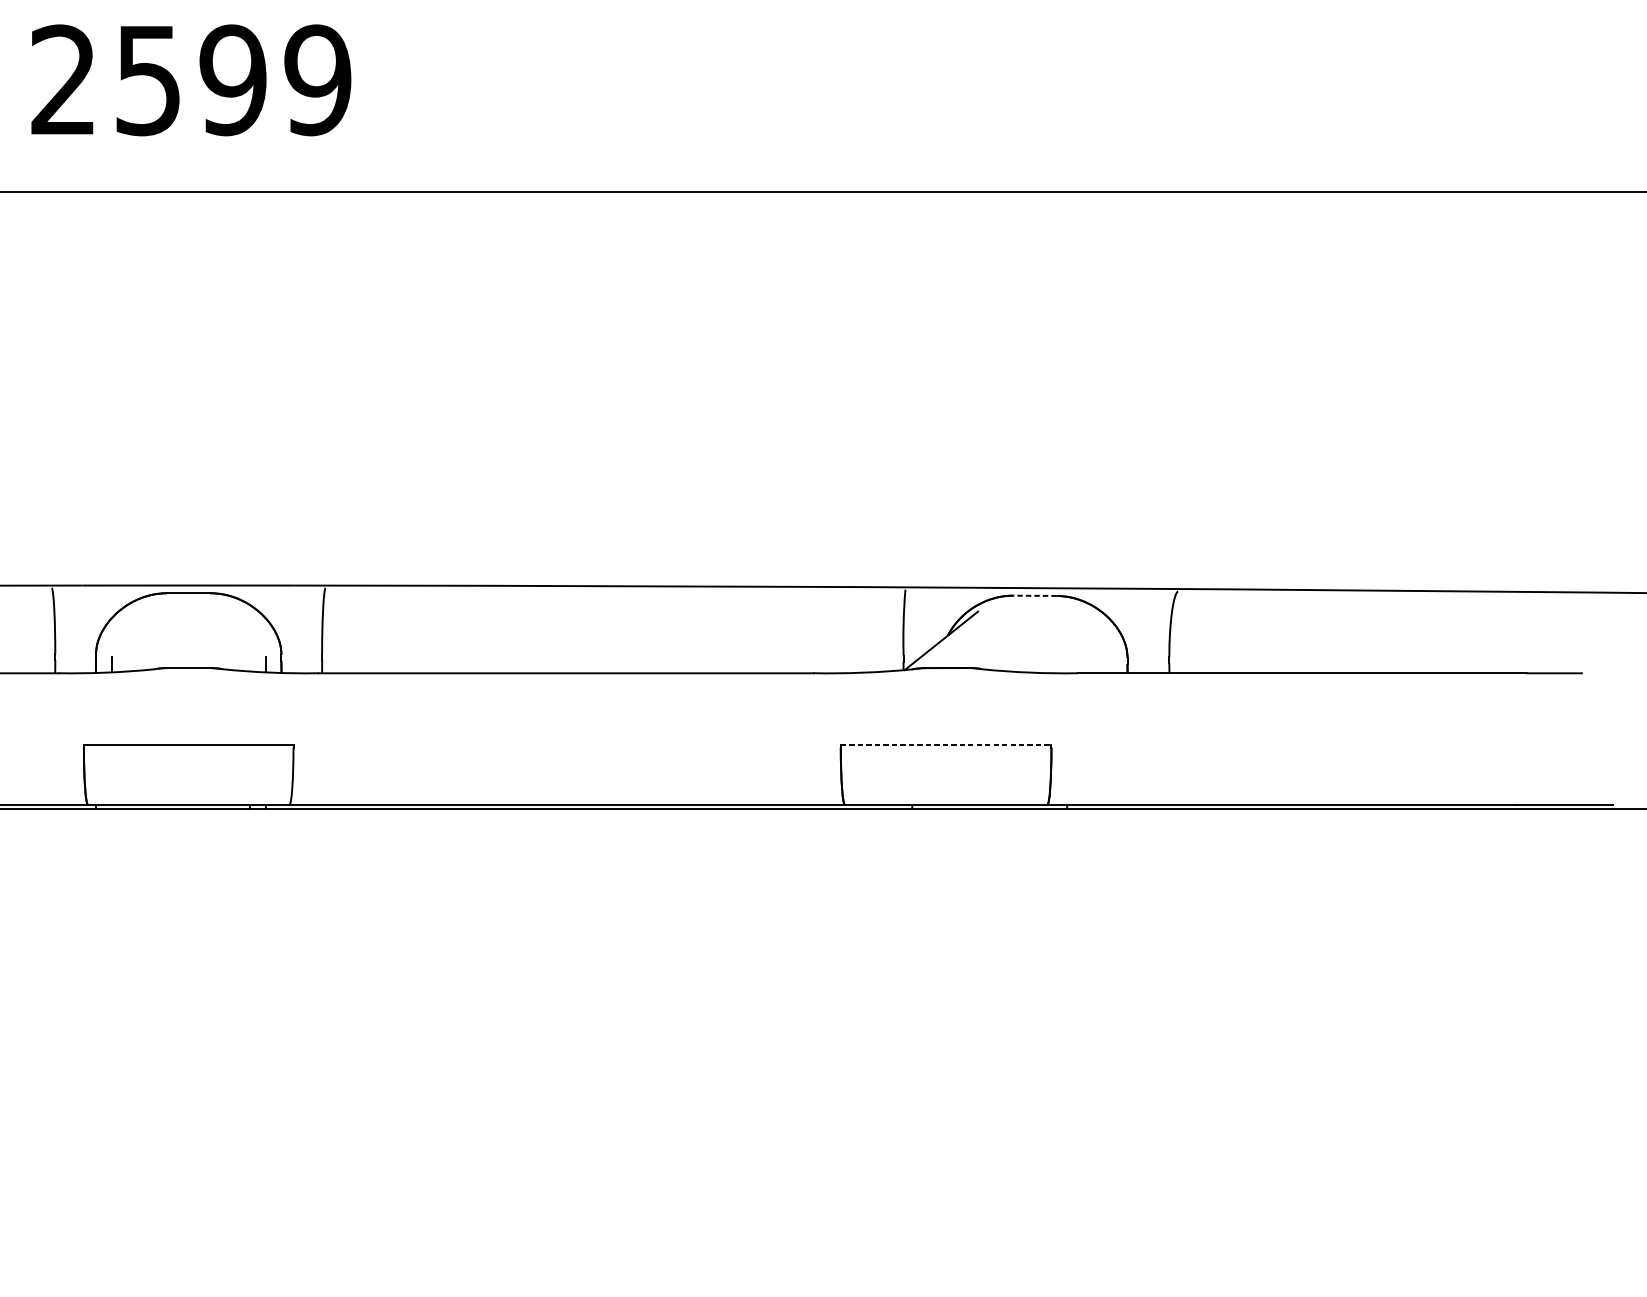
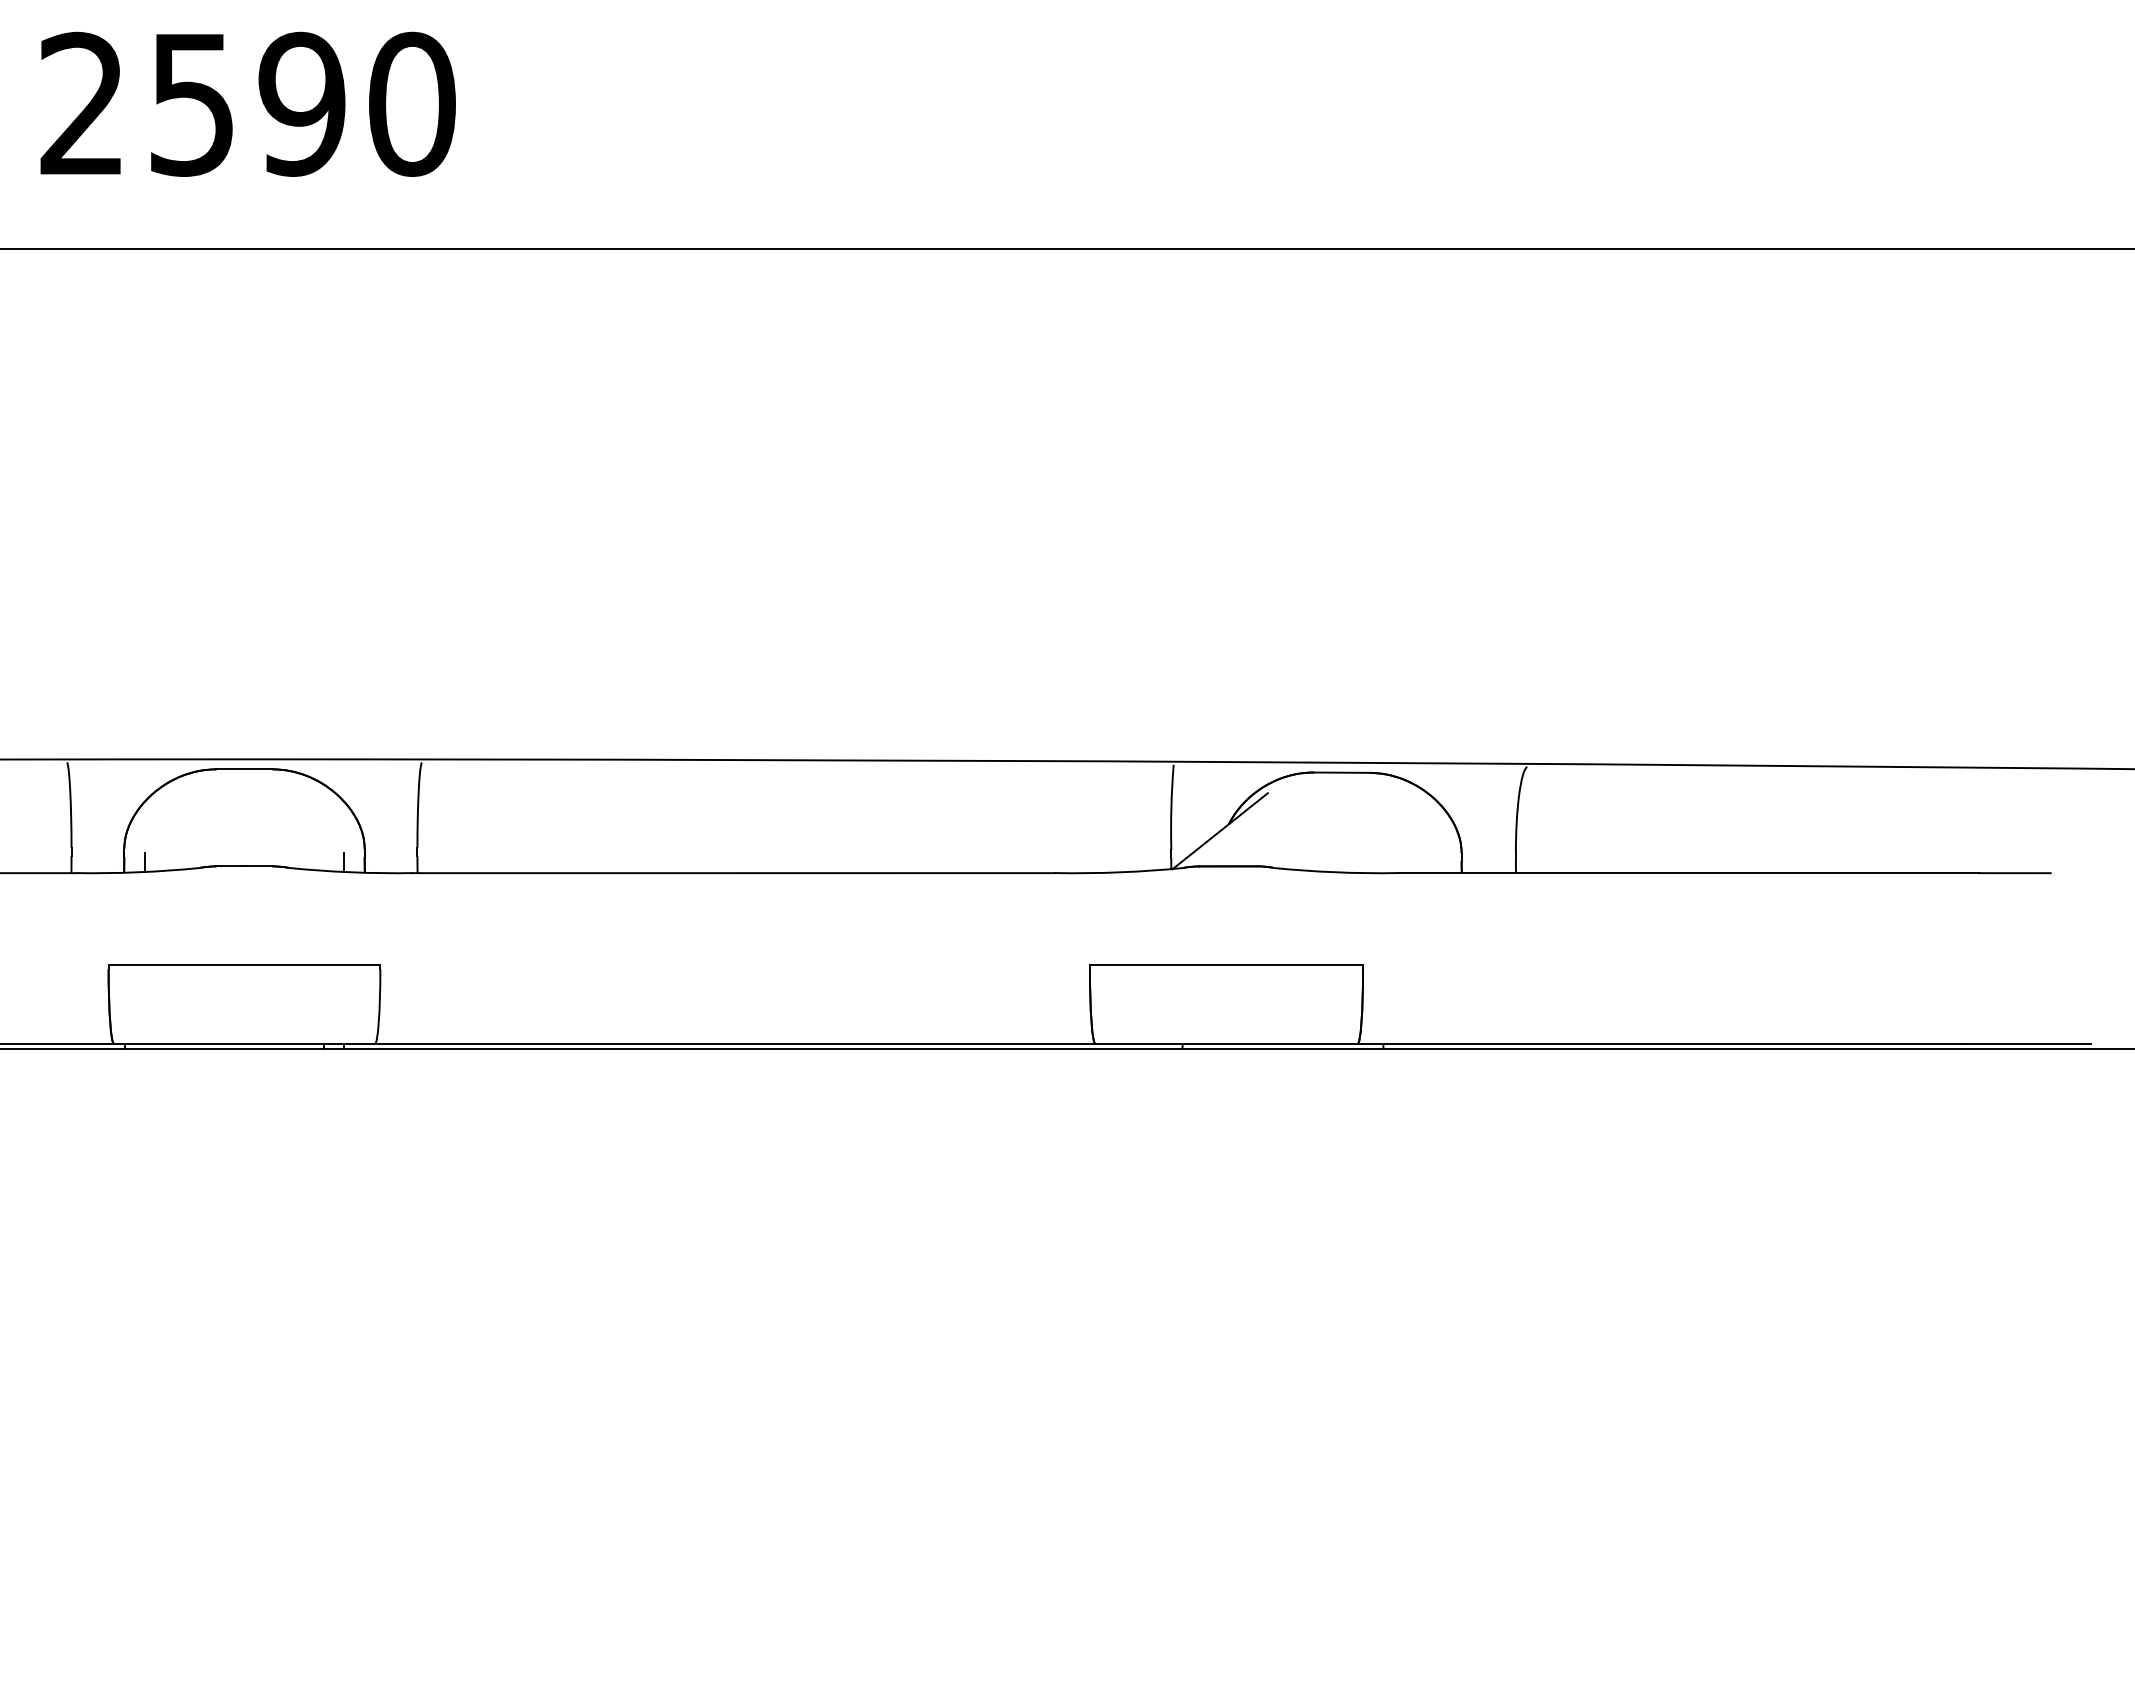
text: (317, 79) -> (411, 103), 2599 -> 2590
line: (1034, 595) -> (1341, 772), dashed -> solid
line: (946, 744) -> (1226, 965), dashed -> solid

